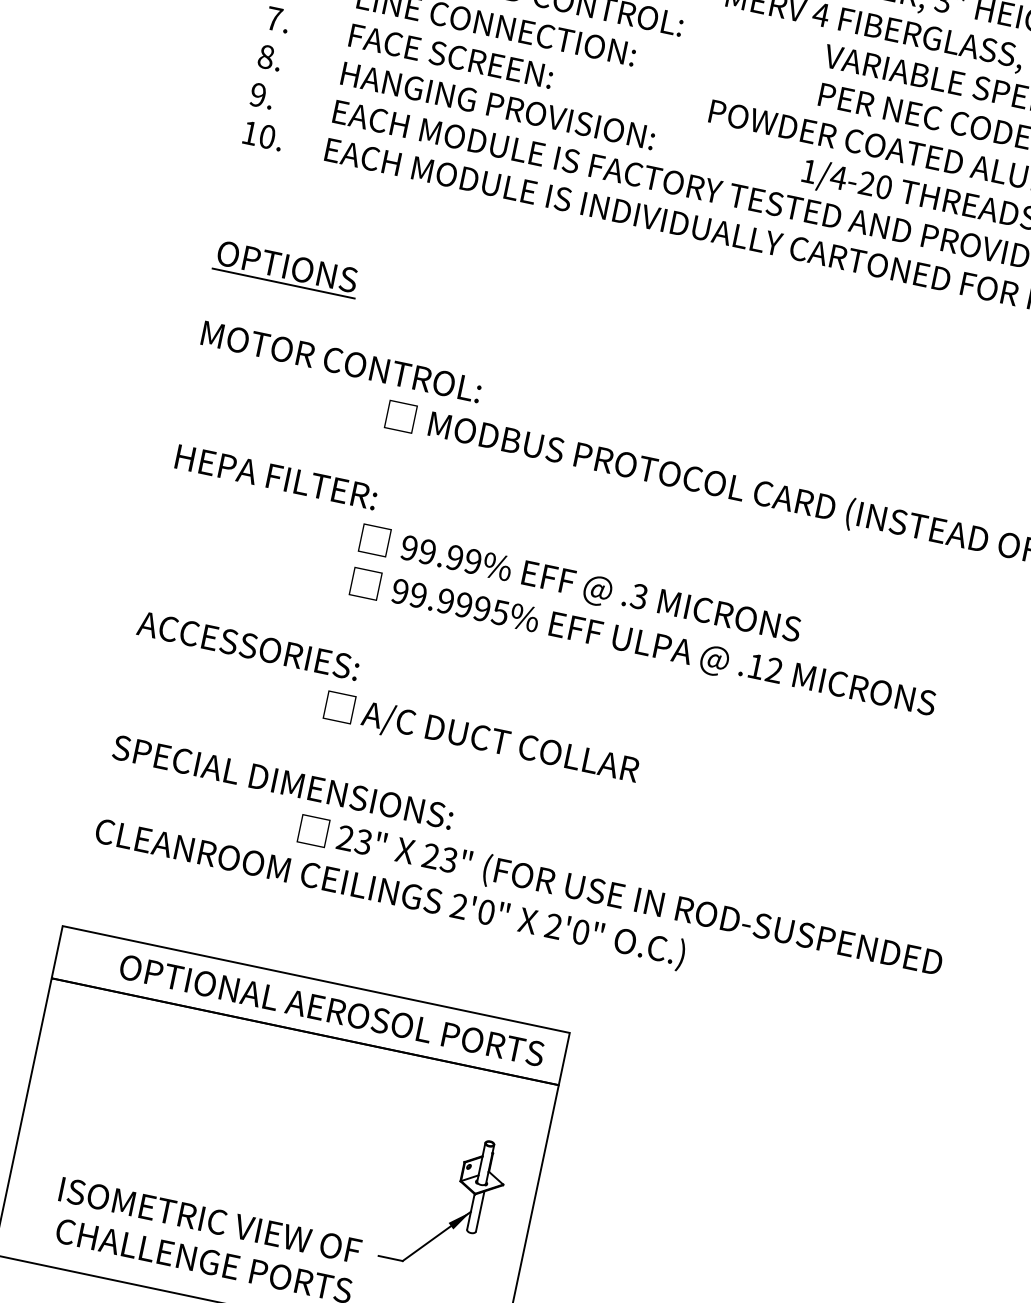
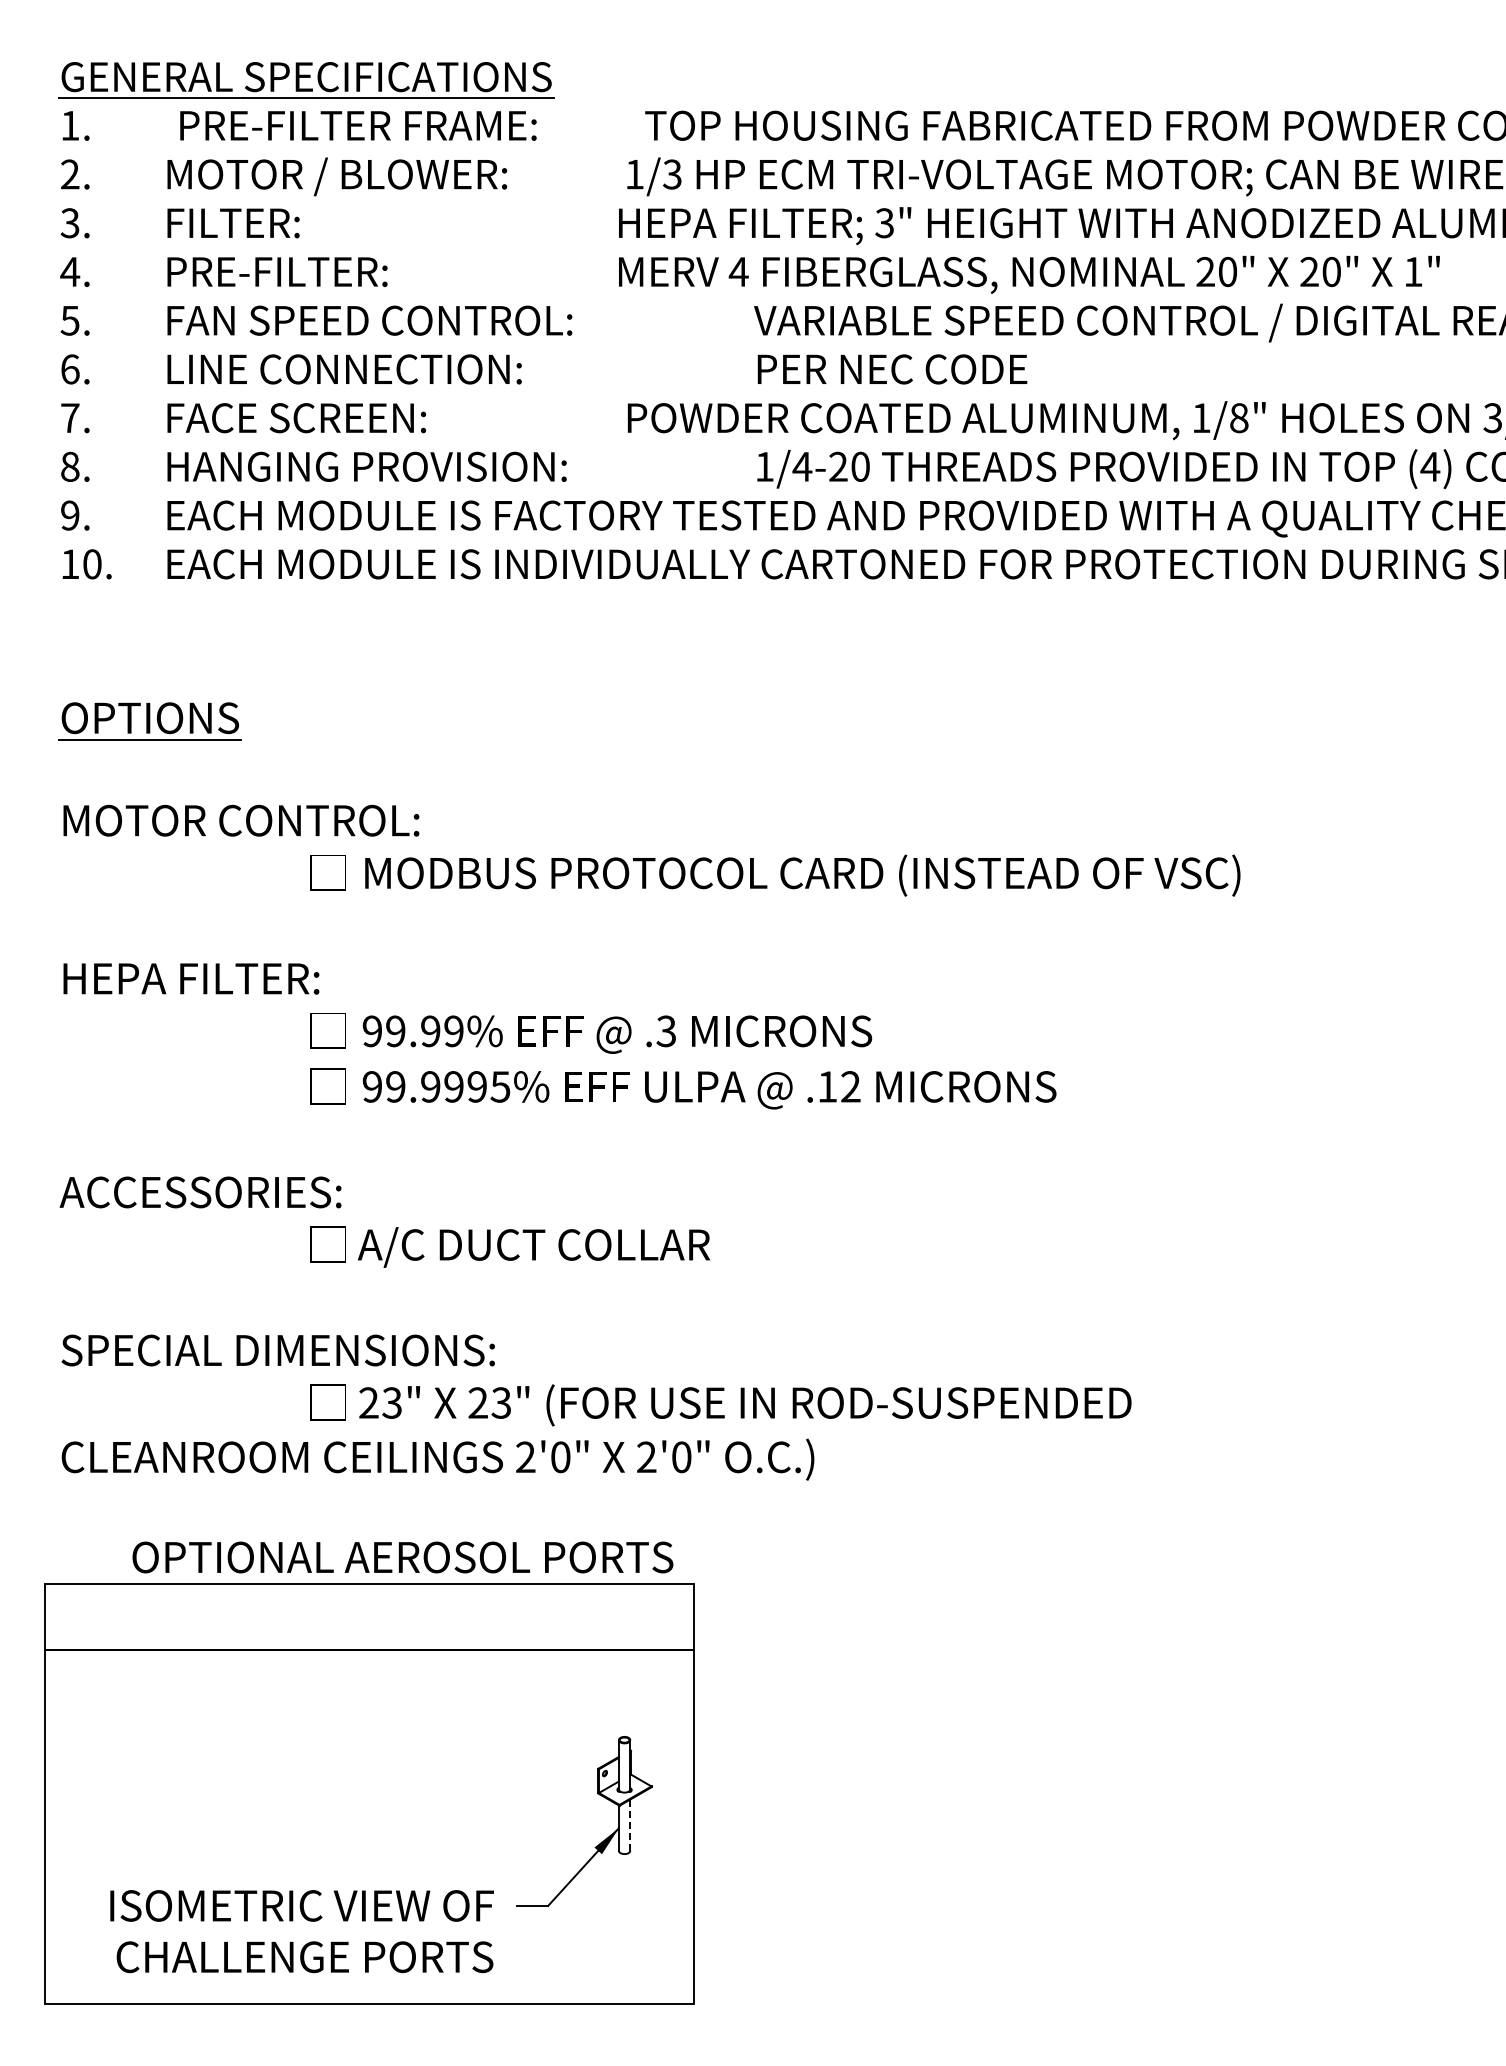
text: (331, 1010) -> (402, 1557), moved
line: (480, 1211) -> (630, 1825), solid -> dashed

